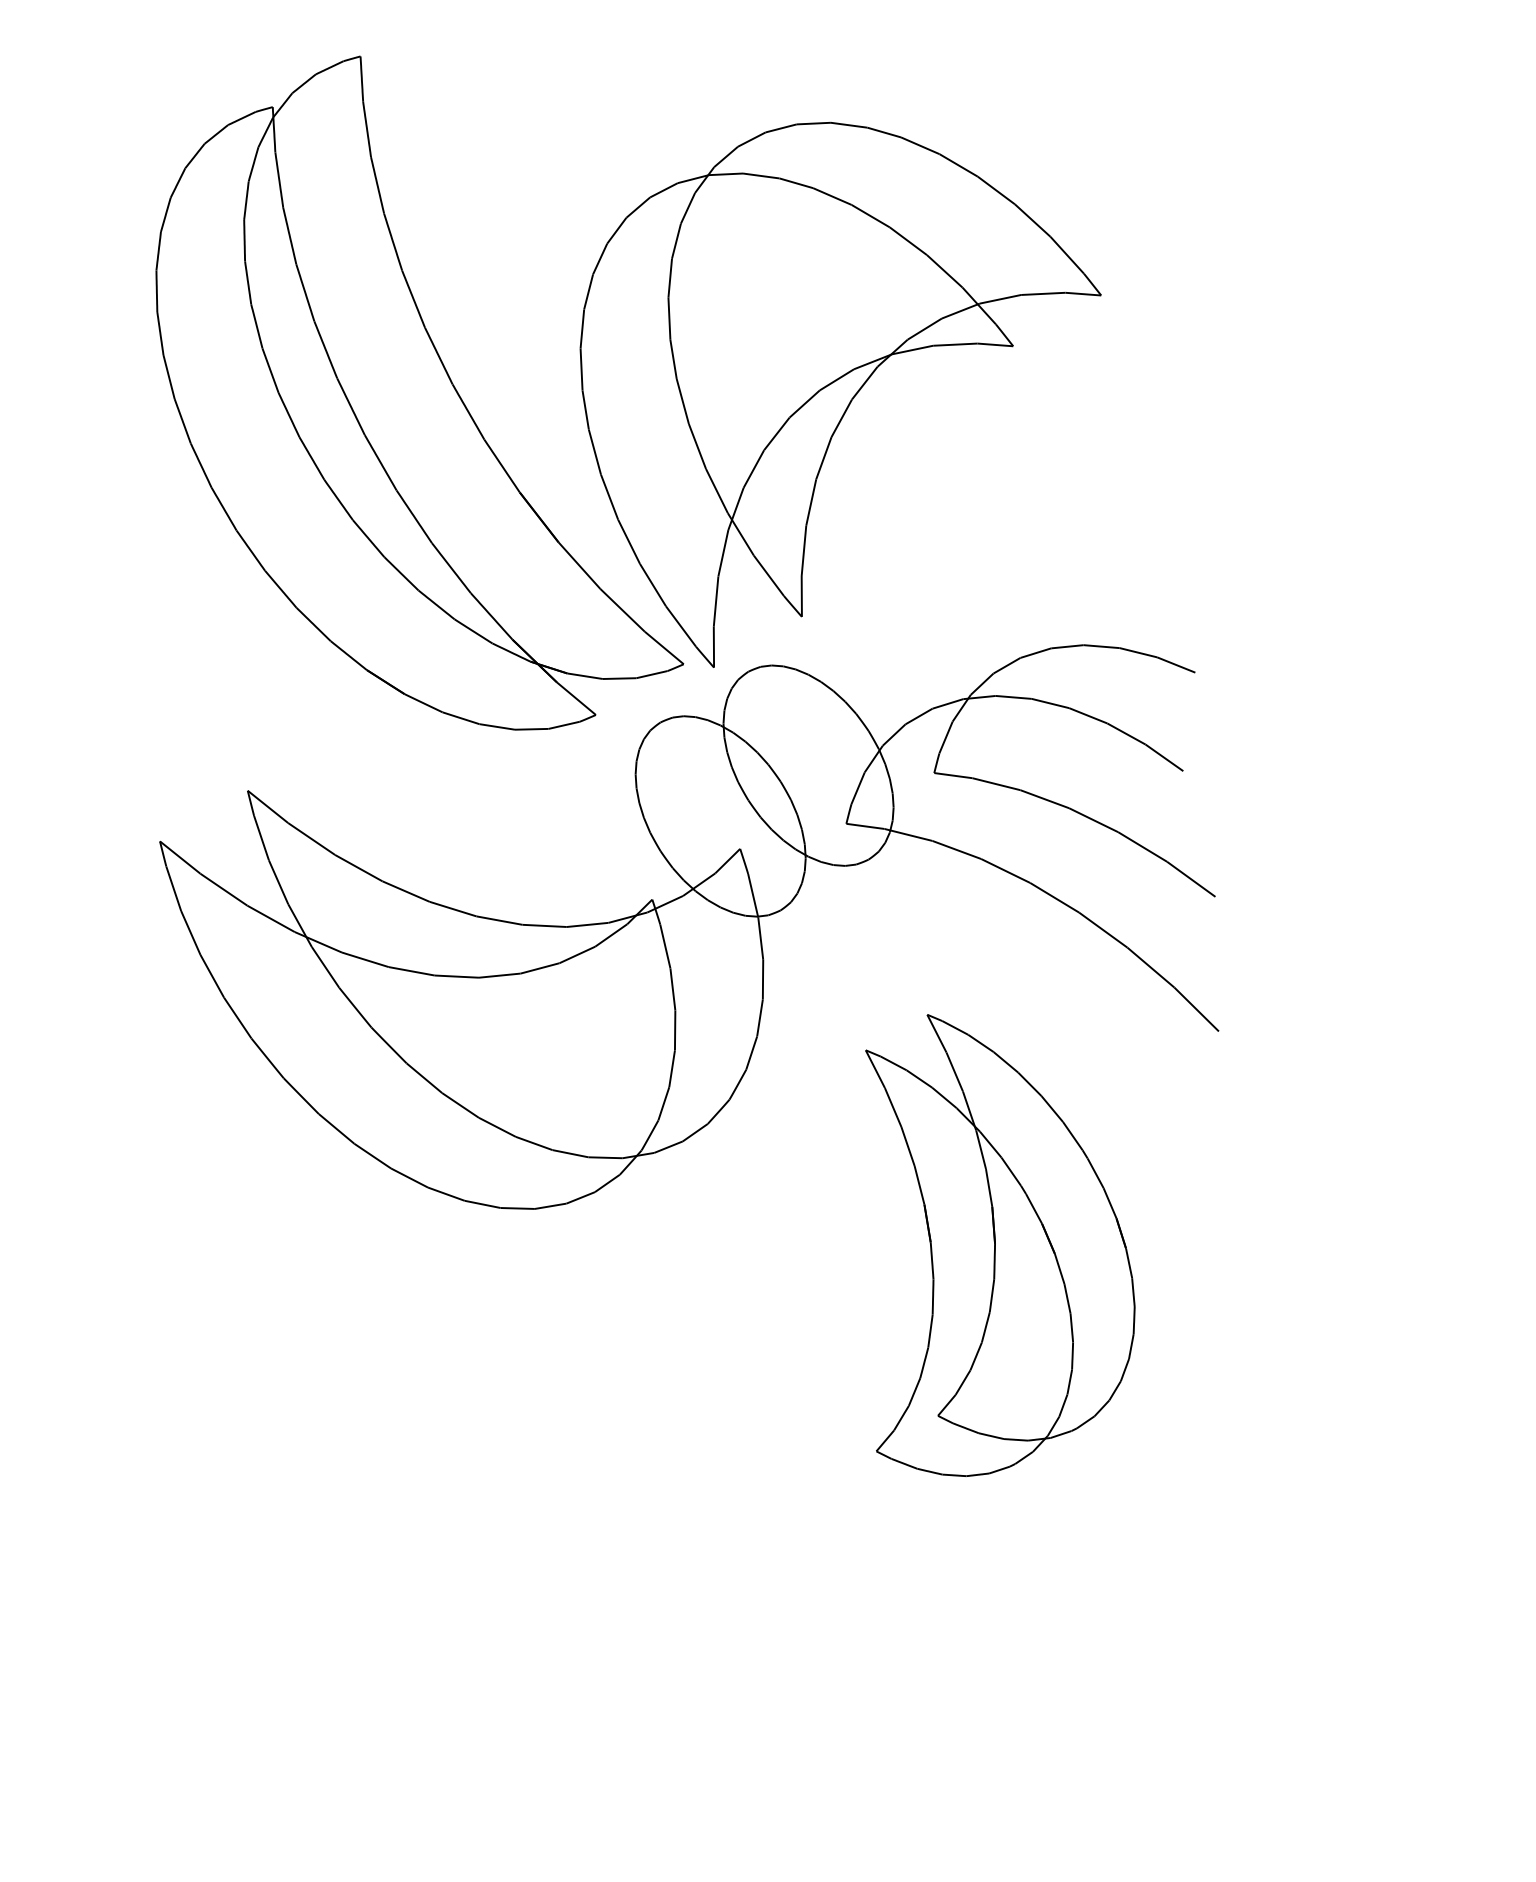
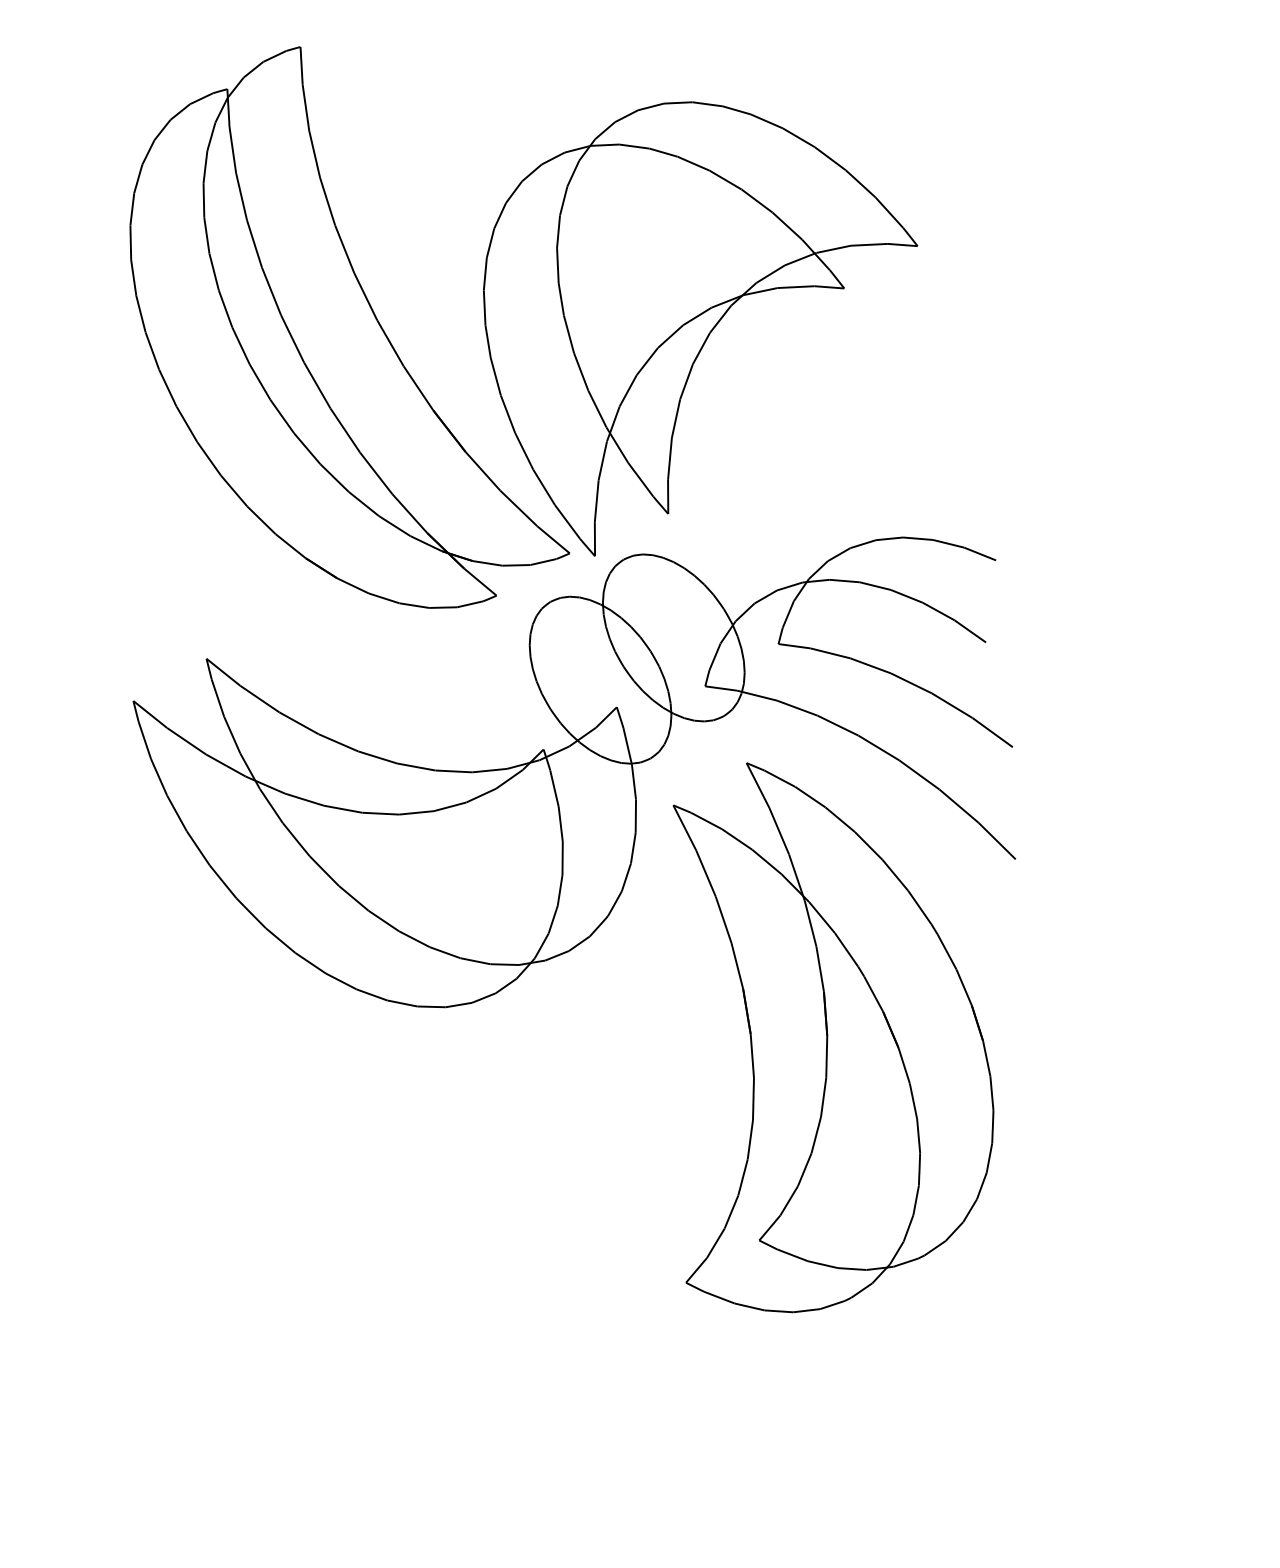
part: (1000, 1245) -> (833, 1037), size x1.43

